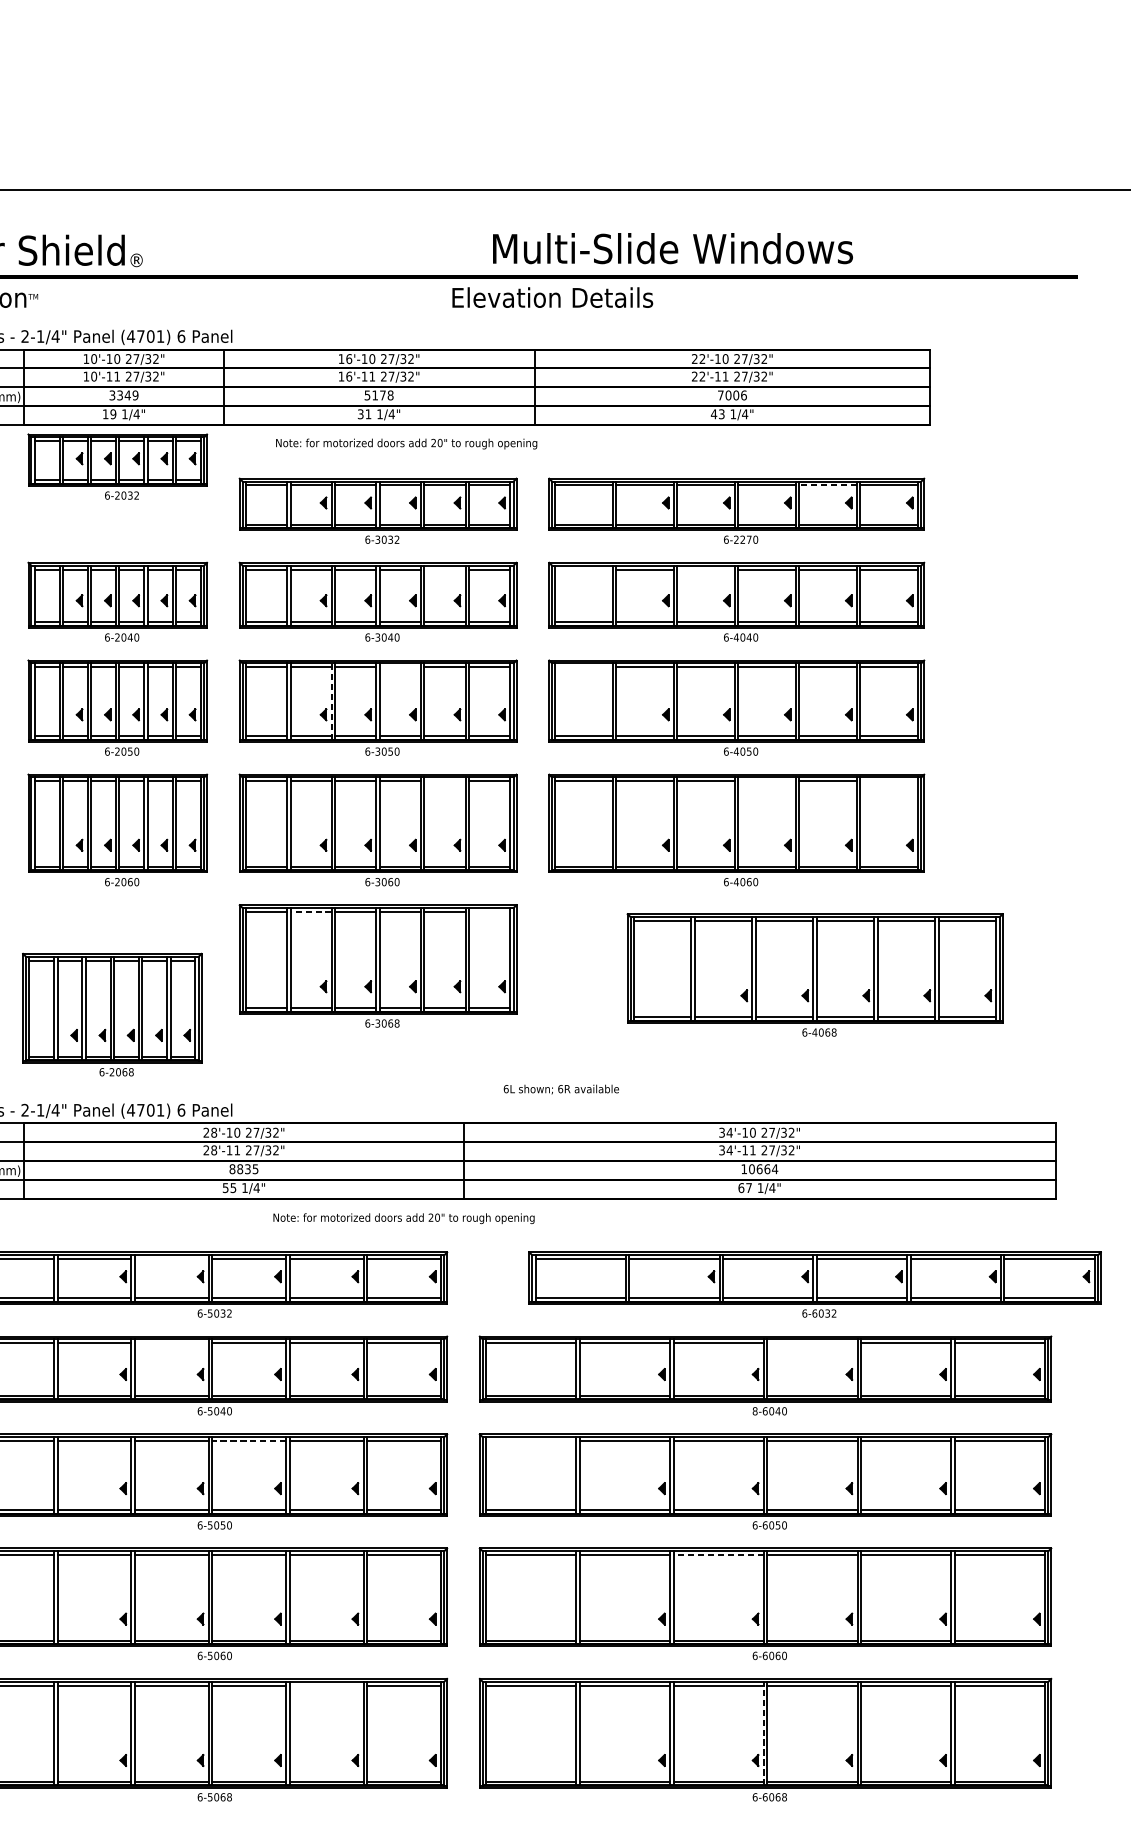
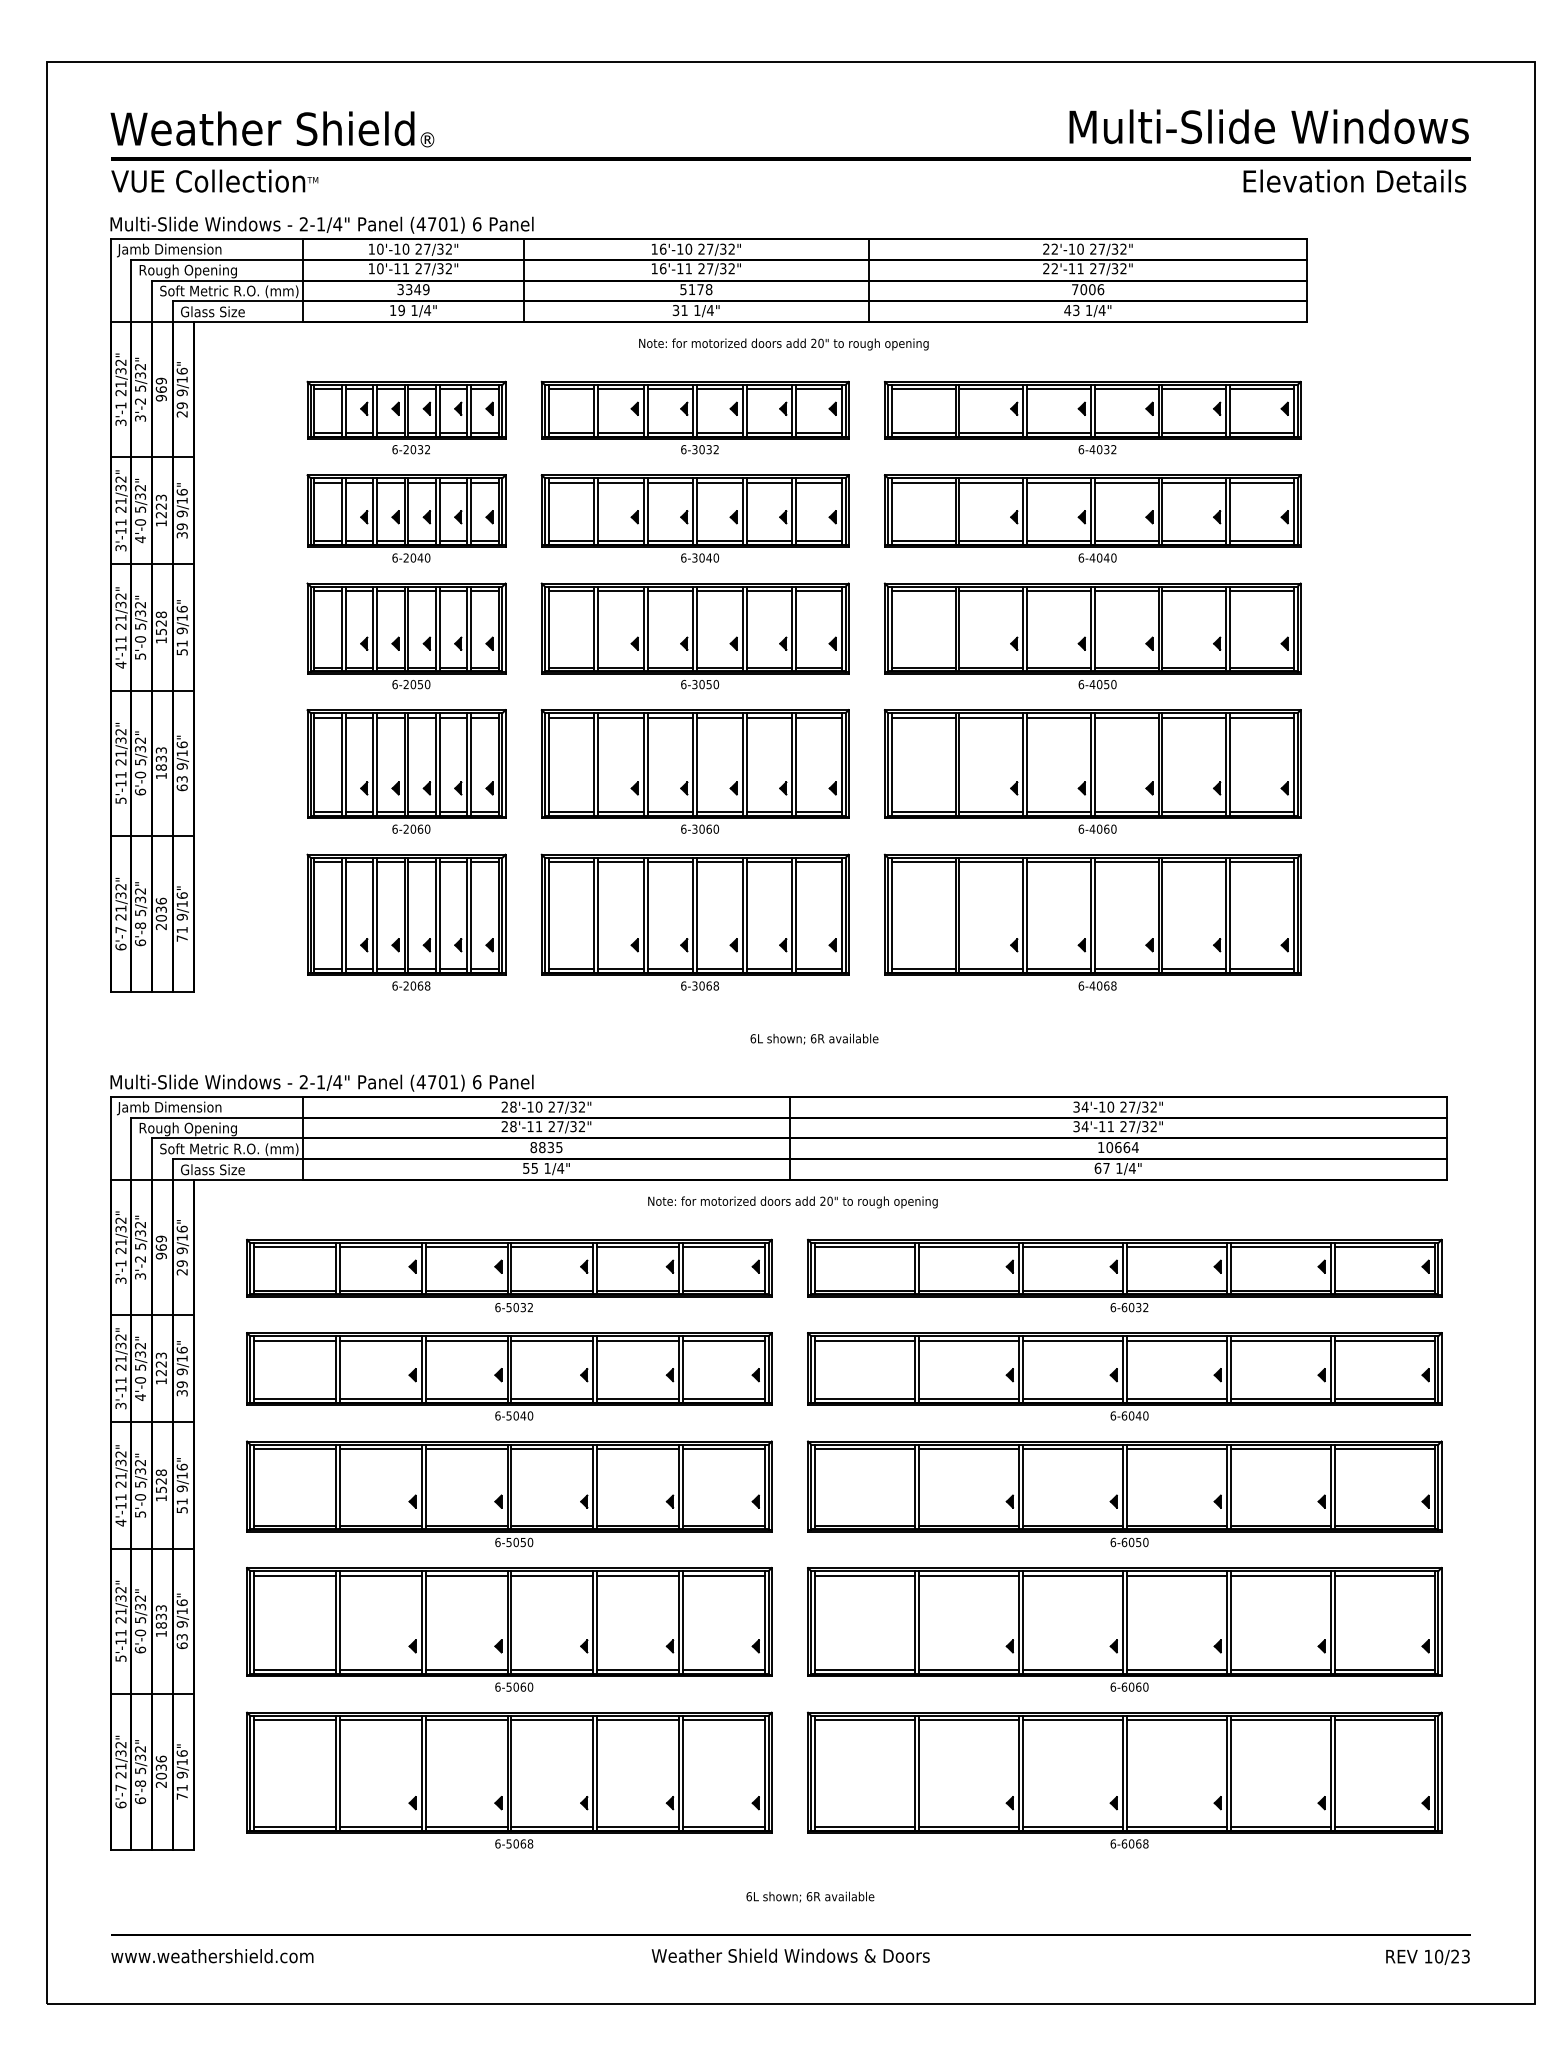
text: (672, 248) -> (1268, 126), moved
text: (552, 297) -> (1354, 180), moved
text: (406, 444) -> (783, 344), moved
part: (117, 466) -> (406, 417), moved
line: (828, 485) -> (1194, 389), dashed -> solid
text: (745, 539) -> (1102, 449), 6-2270 -> 6-4032
line: (445, 569) -> (769, 482), added
line: (583, 569) -> (923, 482), added
line: (705, 569) -> (1058, 482), added
line: (400, 667) -> (719, 591), added
line: (583, 667) -> (923, 591), added
line: (331, 701) -> (643, 628), dashed -> solid
line: (445, 781) -> (769, 717), added
line: (767, 781) -> (1126, 717), added
line: (888, 781) -> (1261, 717), added
line: (311, 912) -> (621, 862), dashed -> solid
line: (489, 912) -> (818, 862), added
part: (814, 974) -> (1092, 921), moved
part: (112, 1014) -> (406, 921), moved
text: (561, 1088) -> (814, 1038), moved
text: (403, 1218) -> (792, 1202), moved
line: (171, 1259) -> (466, 1247), added
part: (814, 1284) -> (1124, 1275), moved
line: (171, 1343) -> (466, 1340), added
line: (812, 1343) -> (1176, 1340), added
text: (754, 1410) -> (1112, 1415), 8-6040 -> 6-6040
line: (248, 1441) -> (551, 1449), dashed -> solid
line: (530, 1441) -> (864, 1449), added
line: (718, 1555) -> (1072, 1575), dashed -> solid
line: (326, 1685) -> (638, 1720), added
line: (763, 1733) -> (1122, 1773), dashed -> solid

